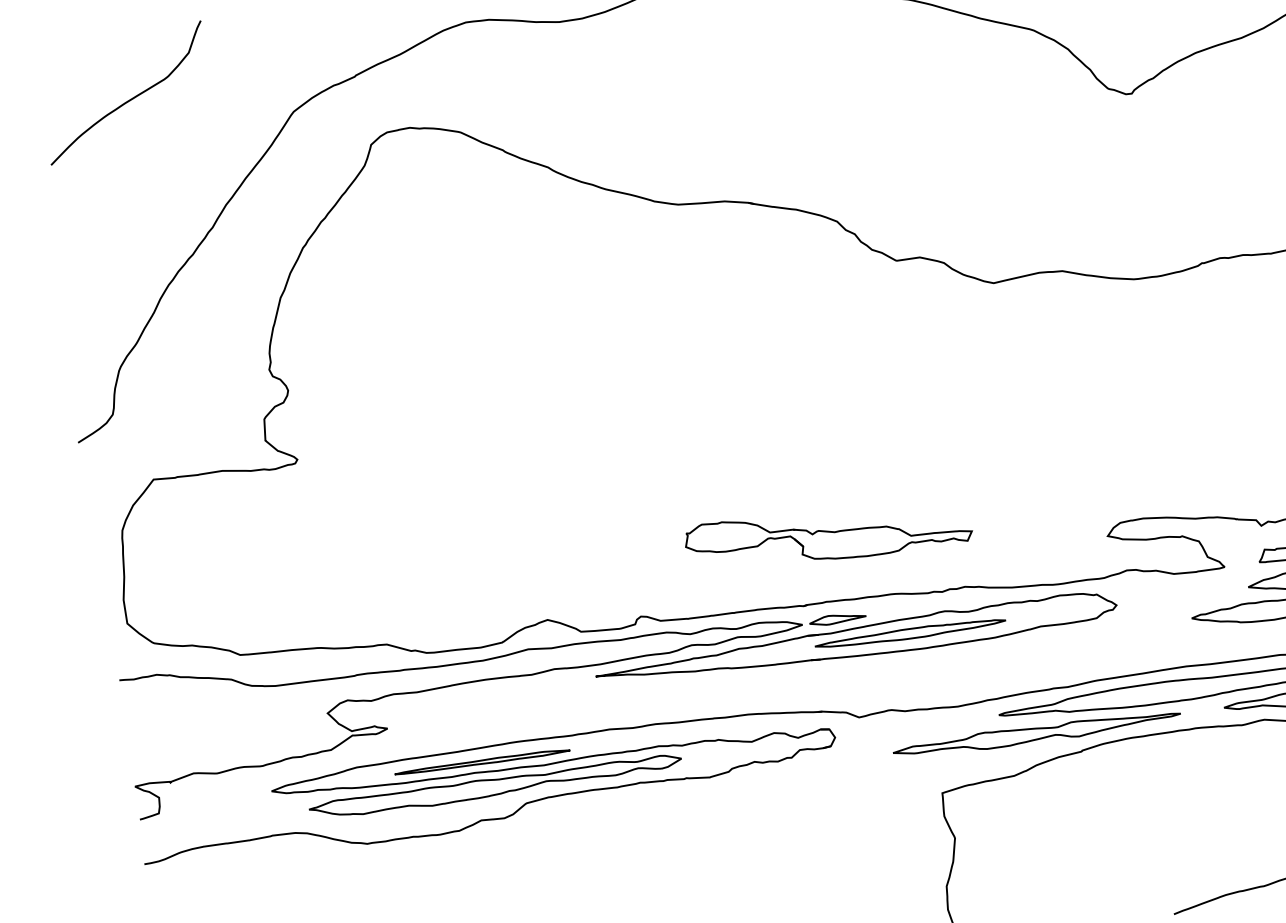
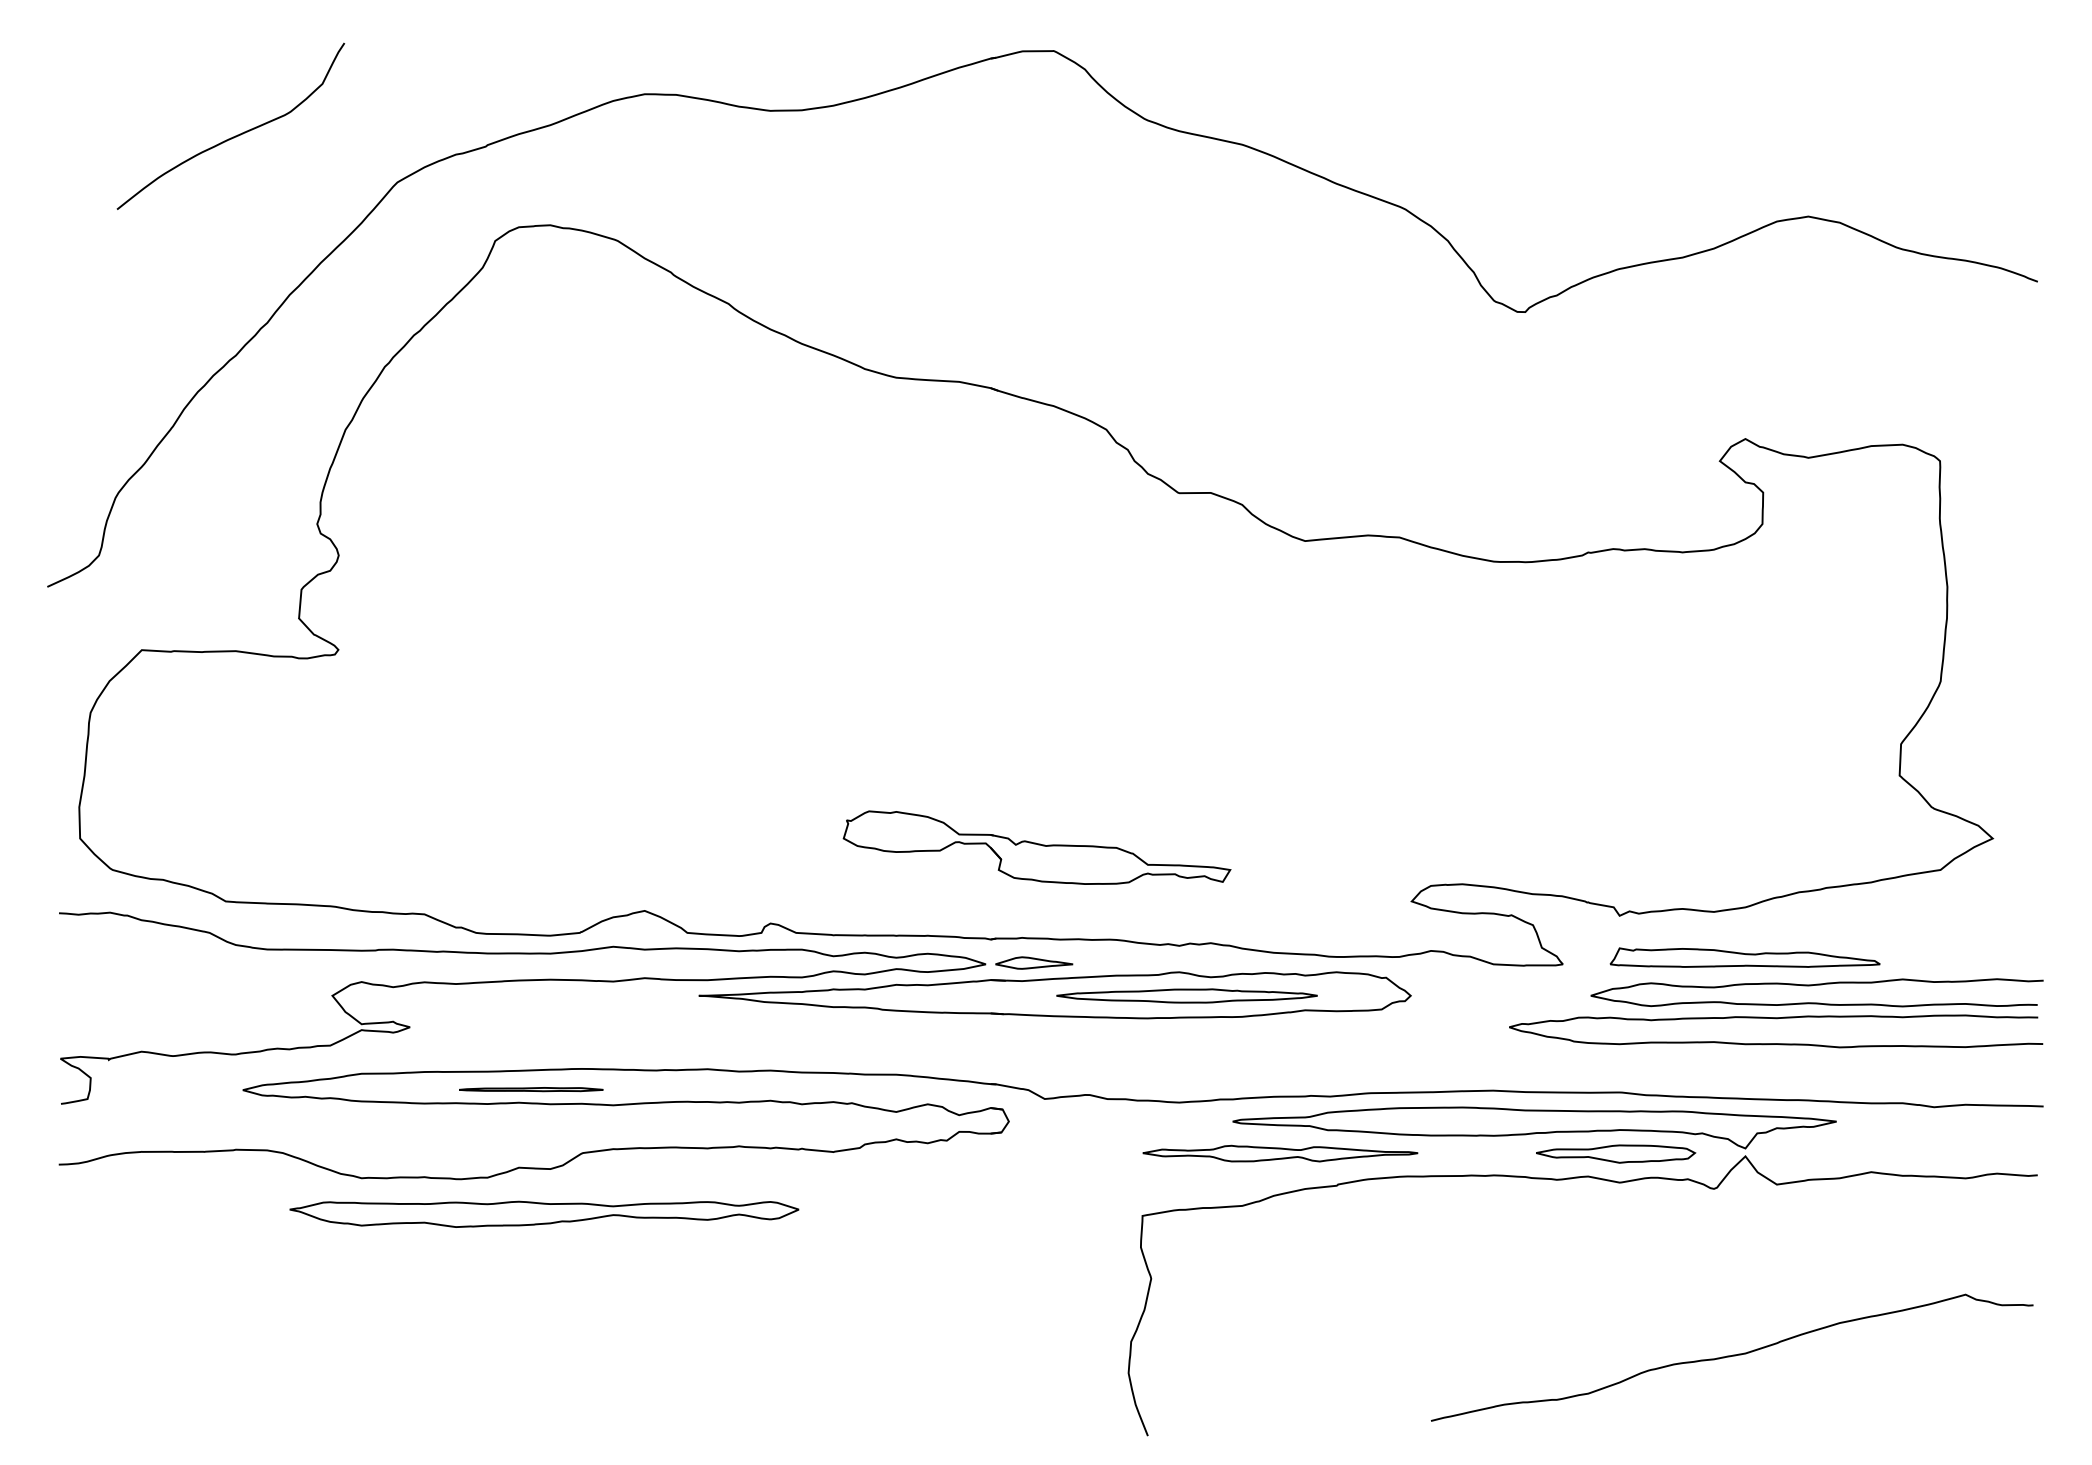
curve: (130, 99) -> (235, 135), moved
part: (910, 633) -> (1186, 995), moved
part: (1037, 733) -> (1280, 1153), size x0.7
part: (482, 761) -> (531, 1089), size x0.6
part: (495, 786) -> (544, 1213), moved

